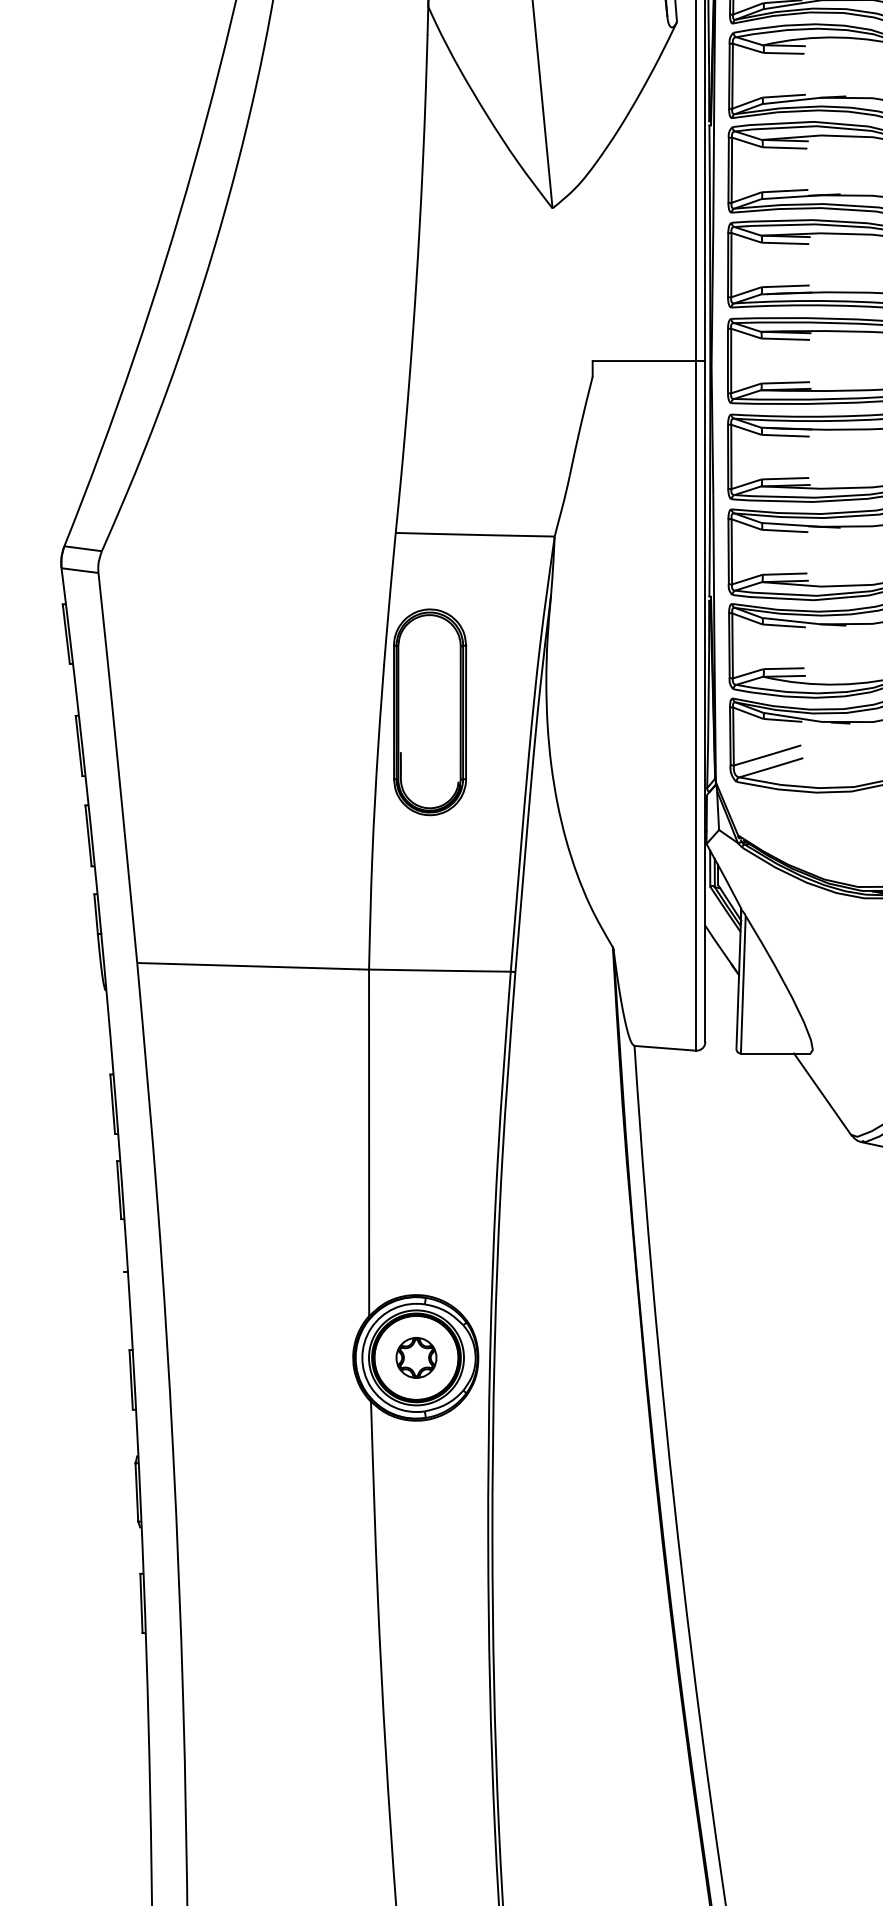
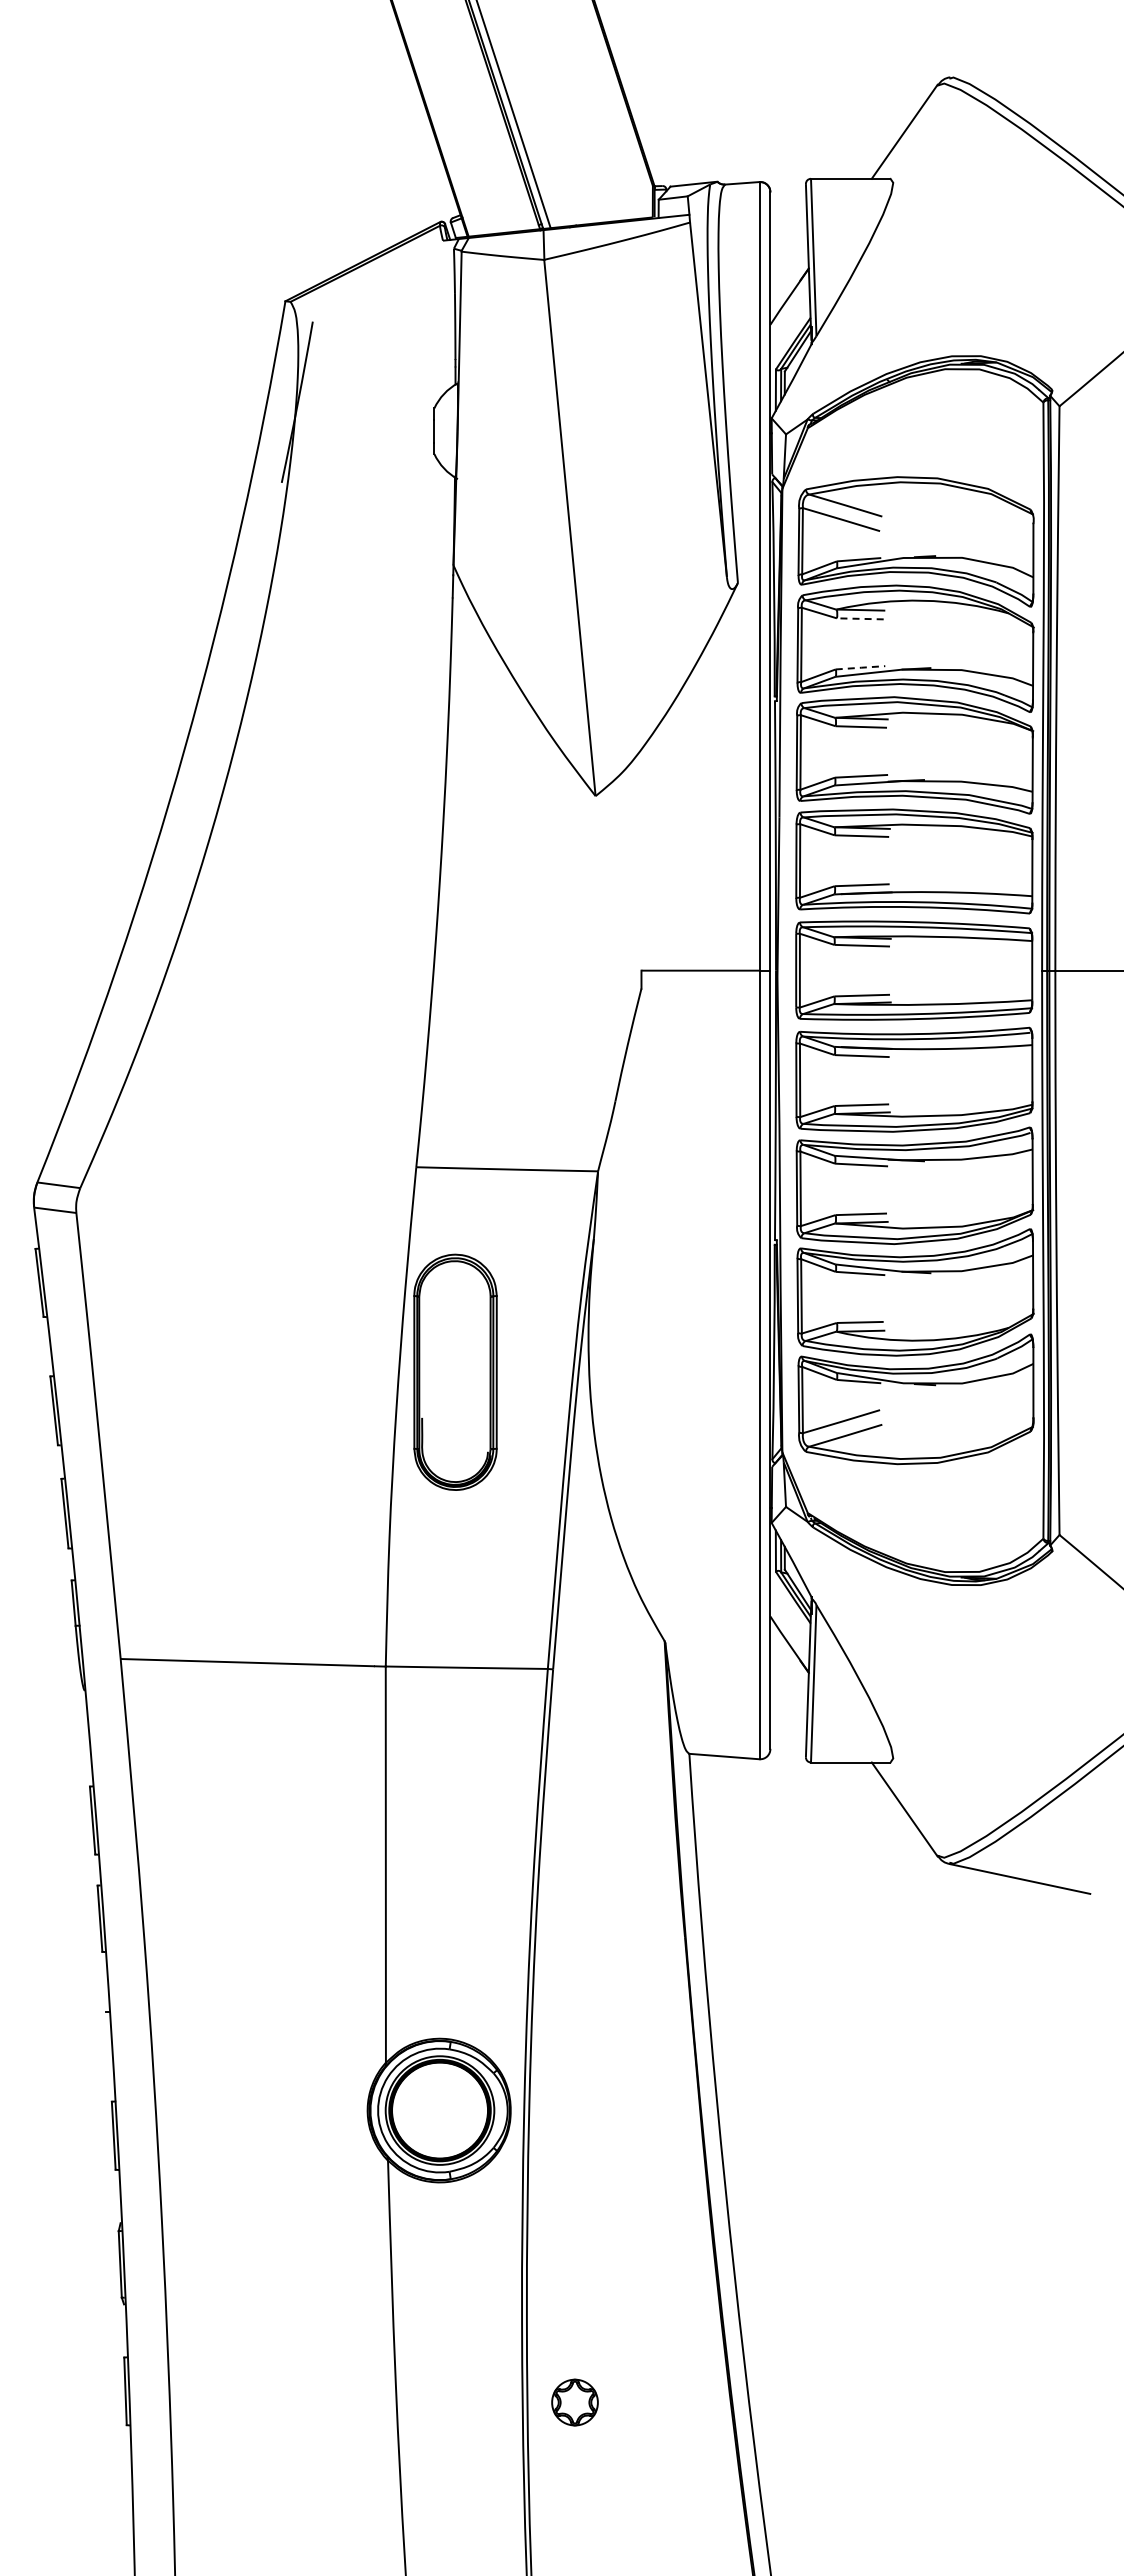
line: (784, 53) -> (860, 618), solid -> dashed
line: (784, 95) -> (860, 667), solid -> dashed
part: (416, 1357) -> (574, 2402), moved

